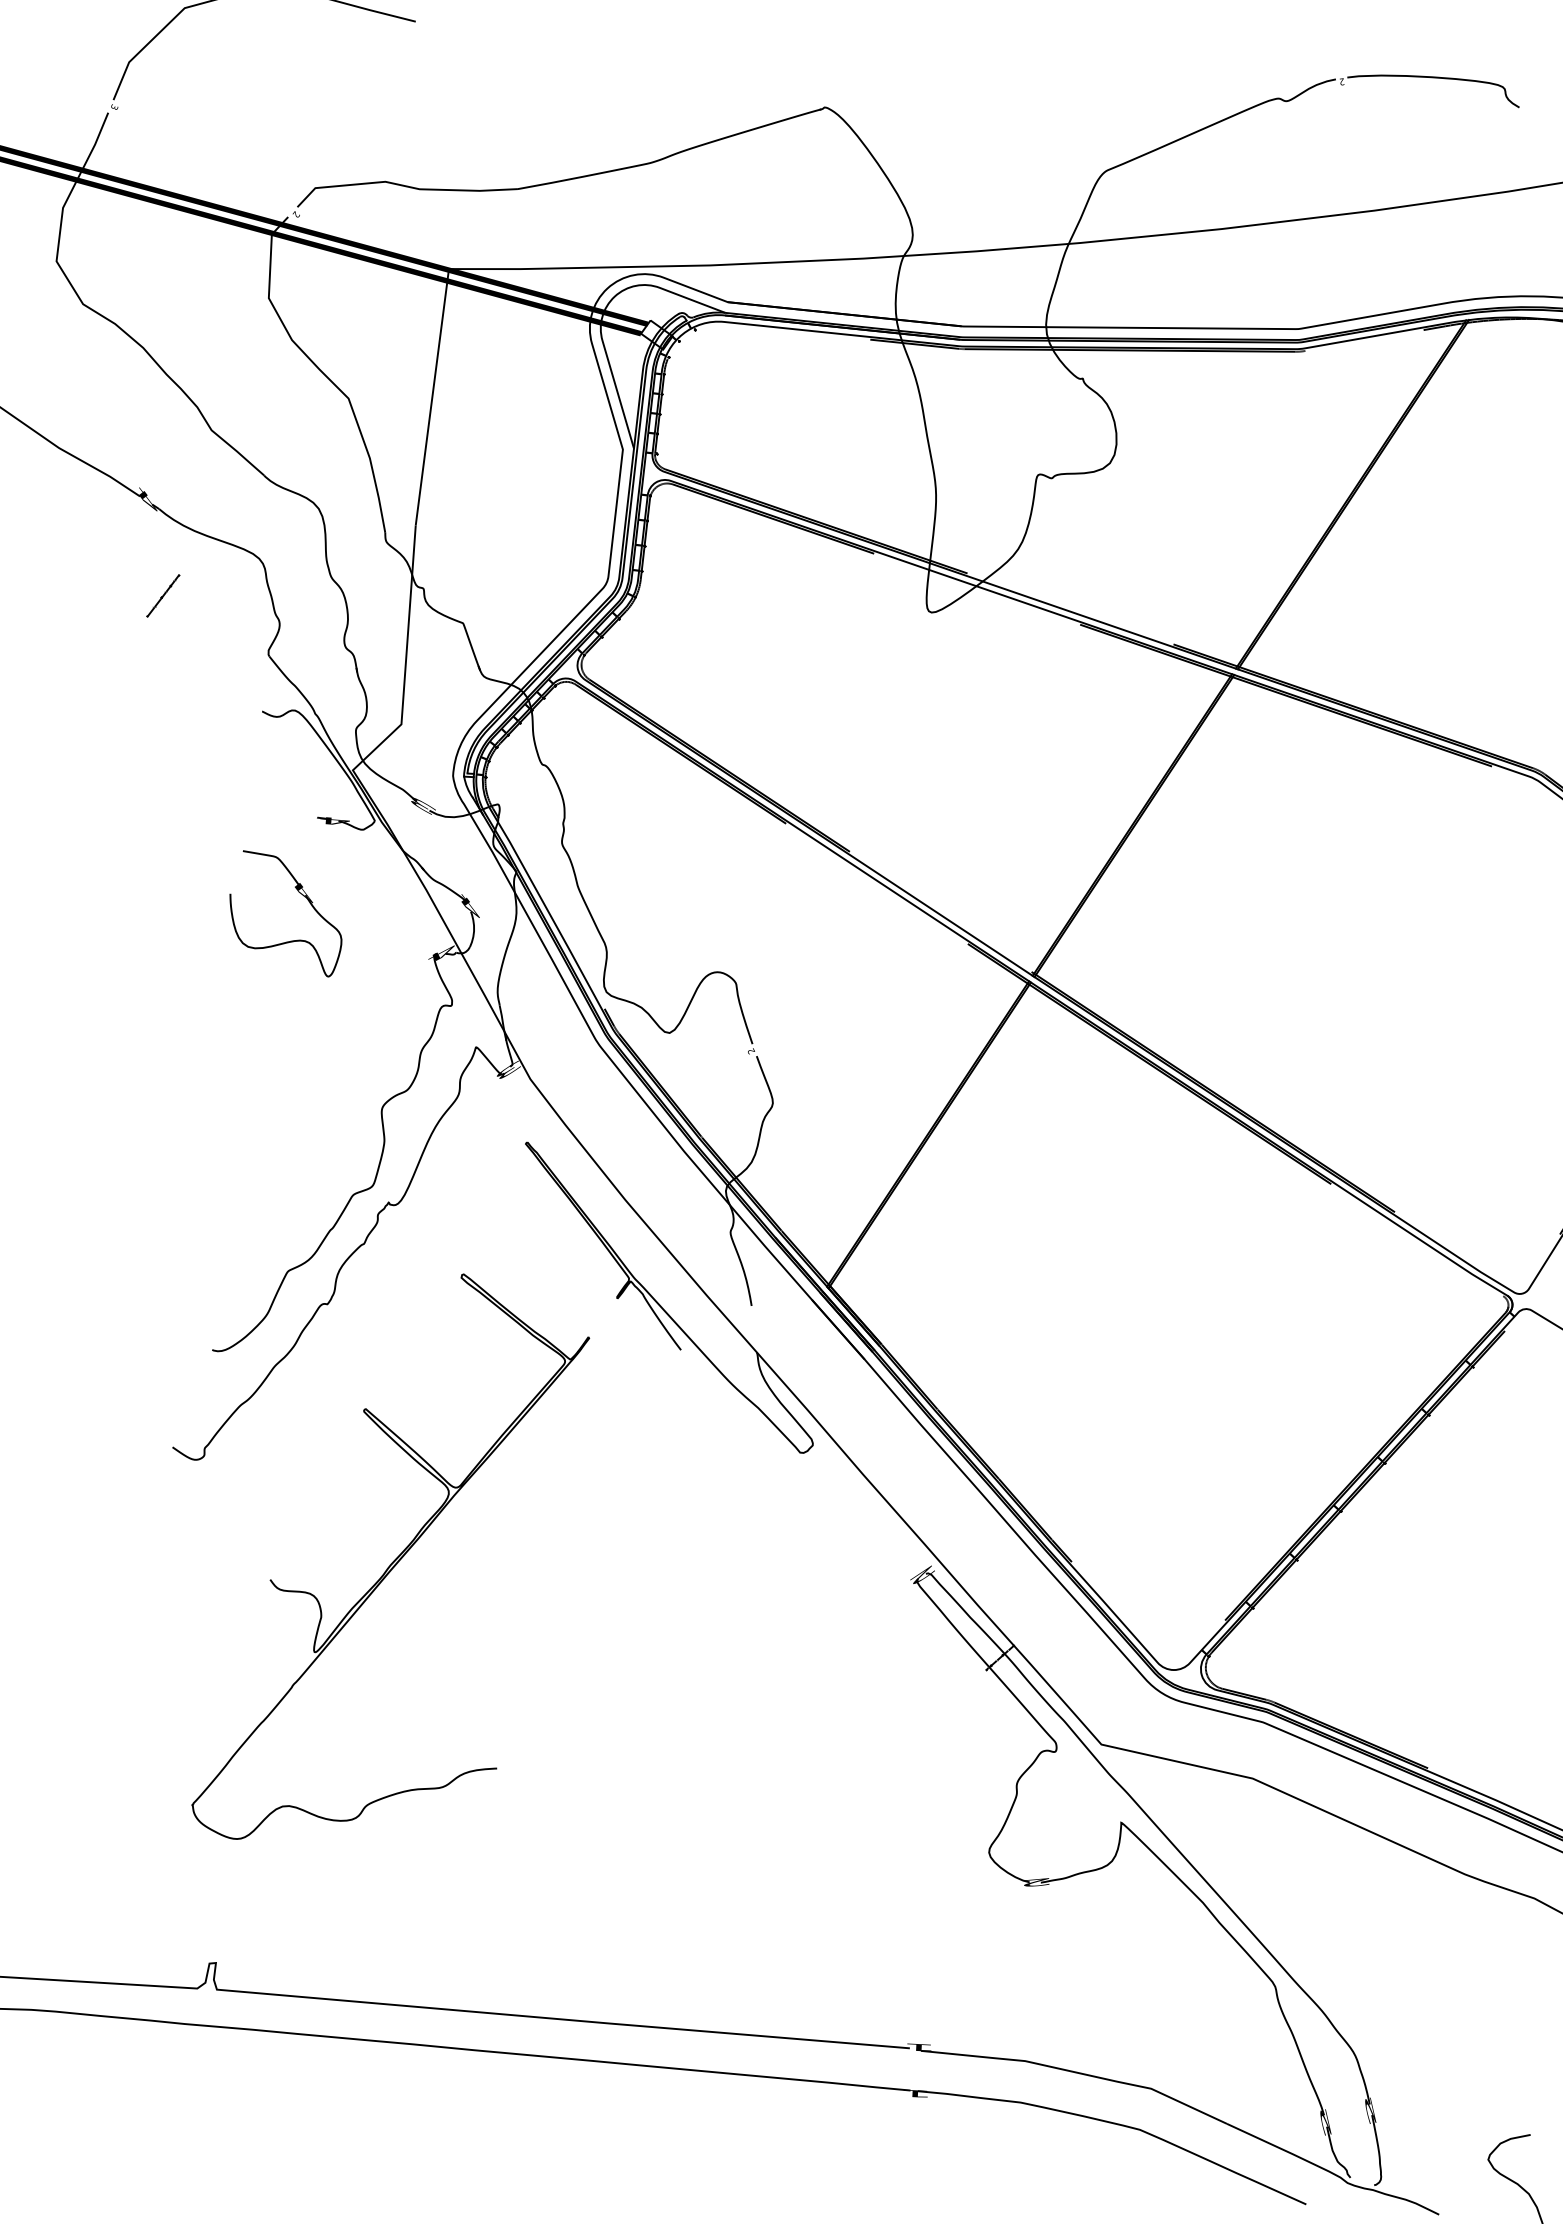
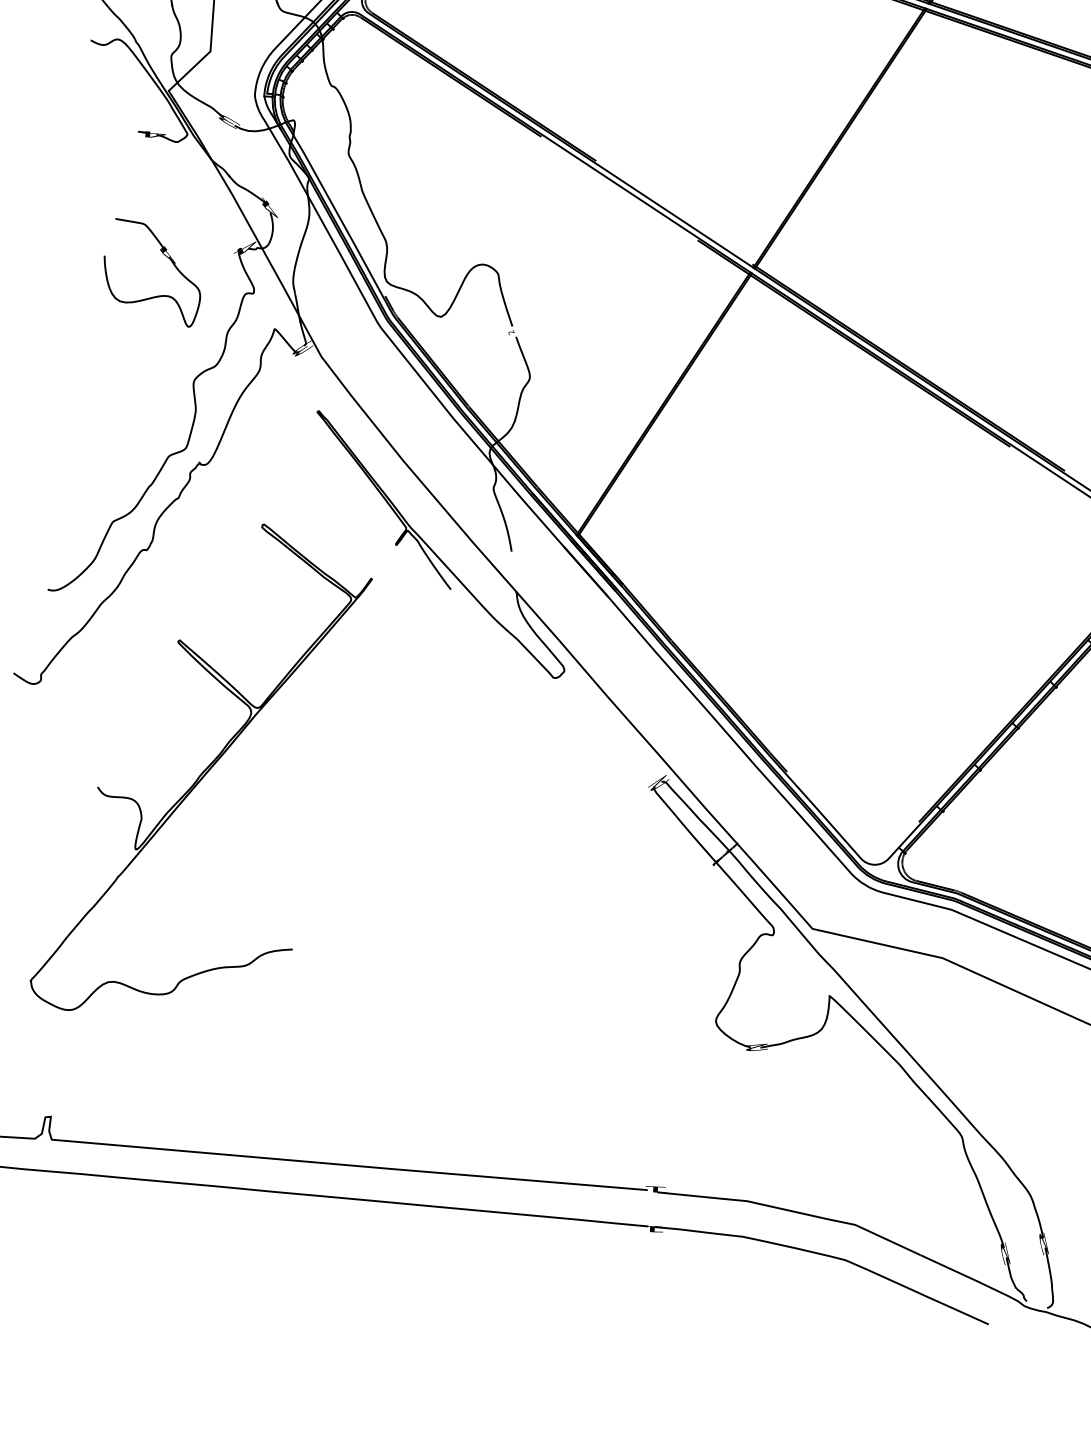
part: (299, 893) -> (164, 255), moved

